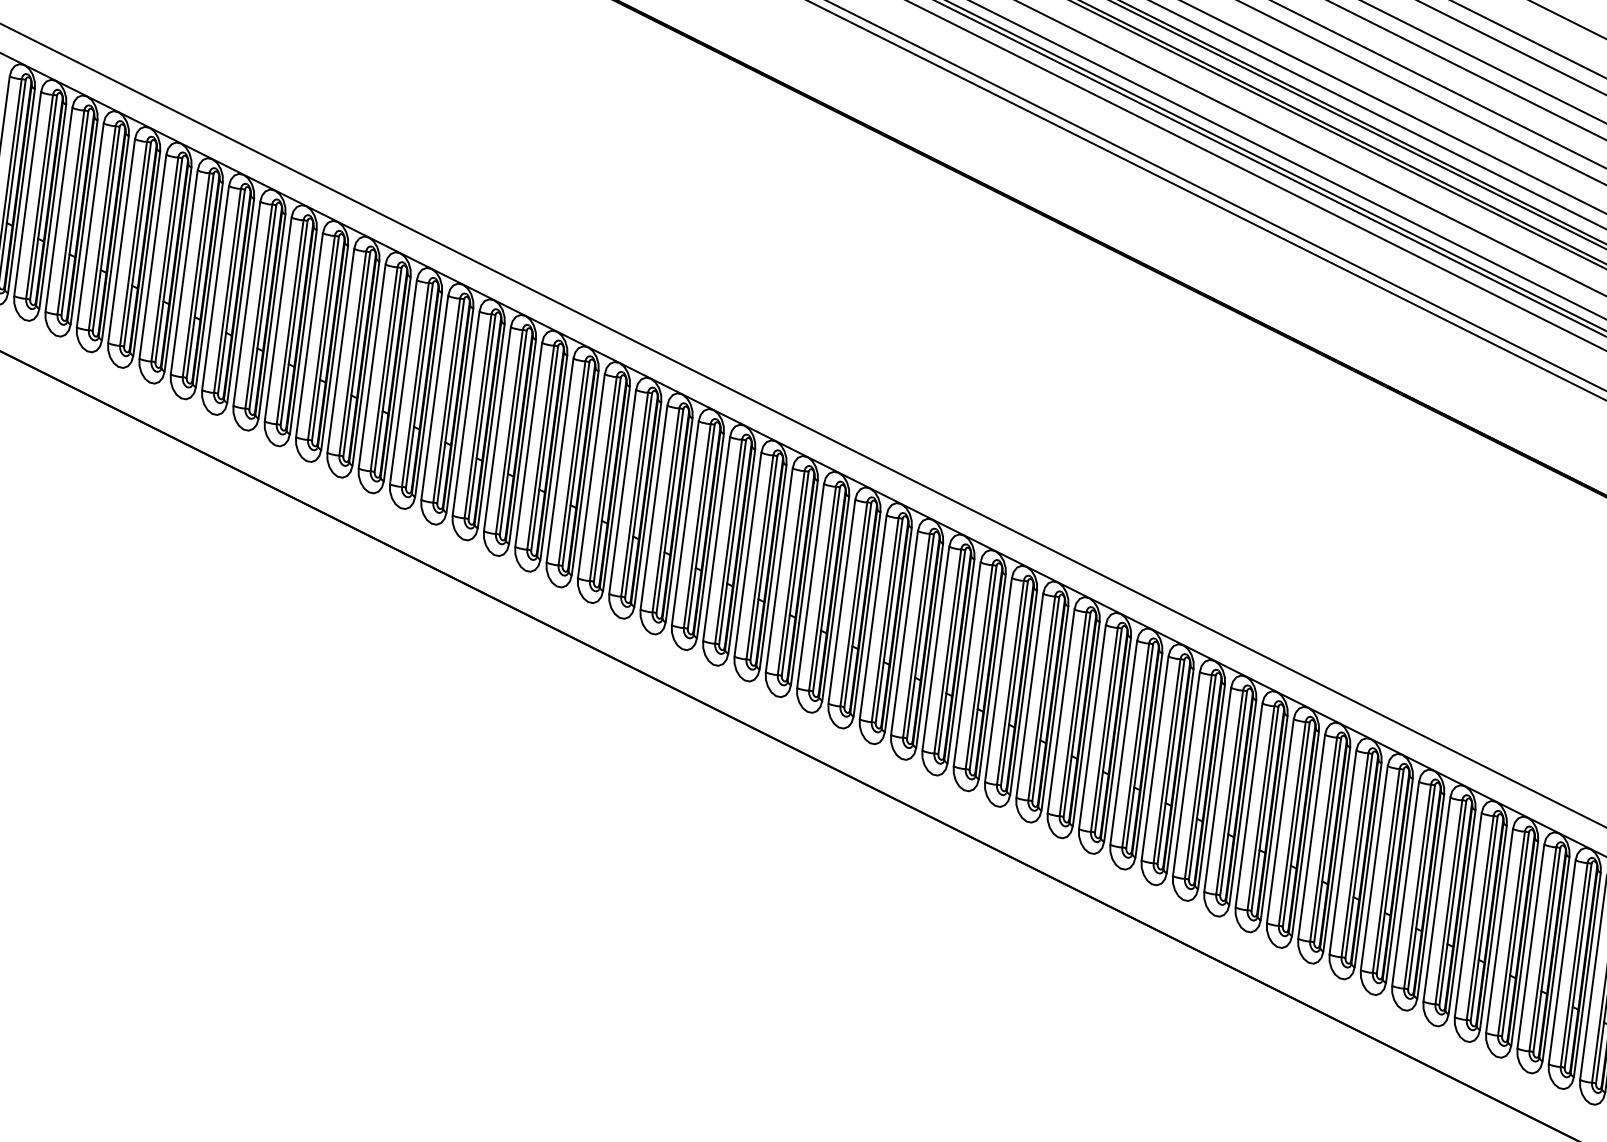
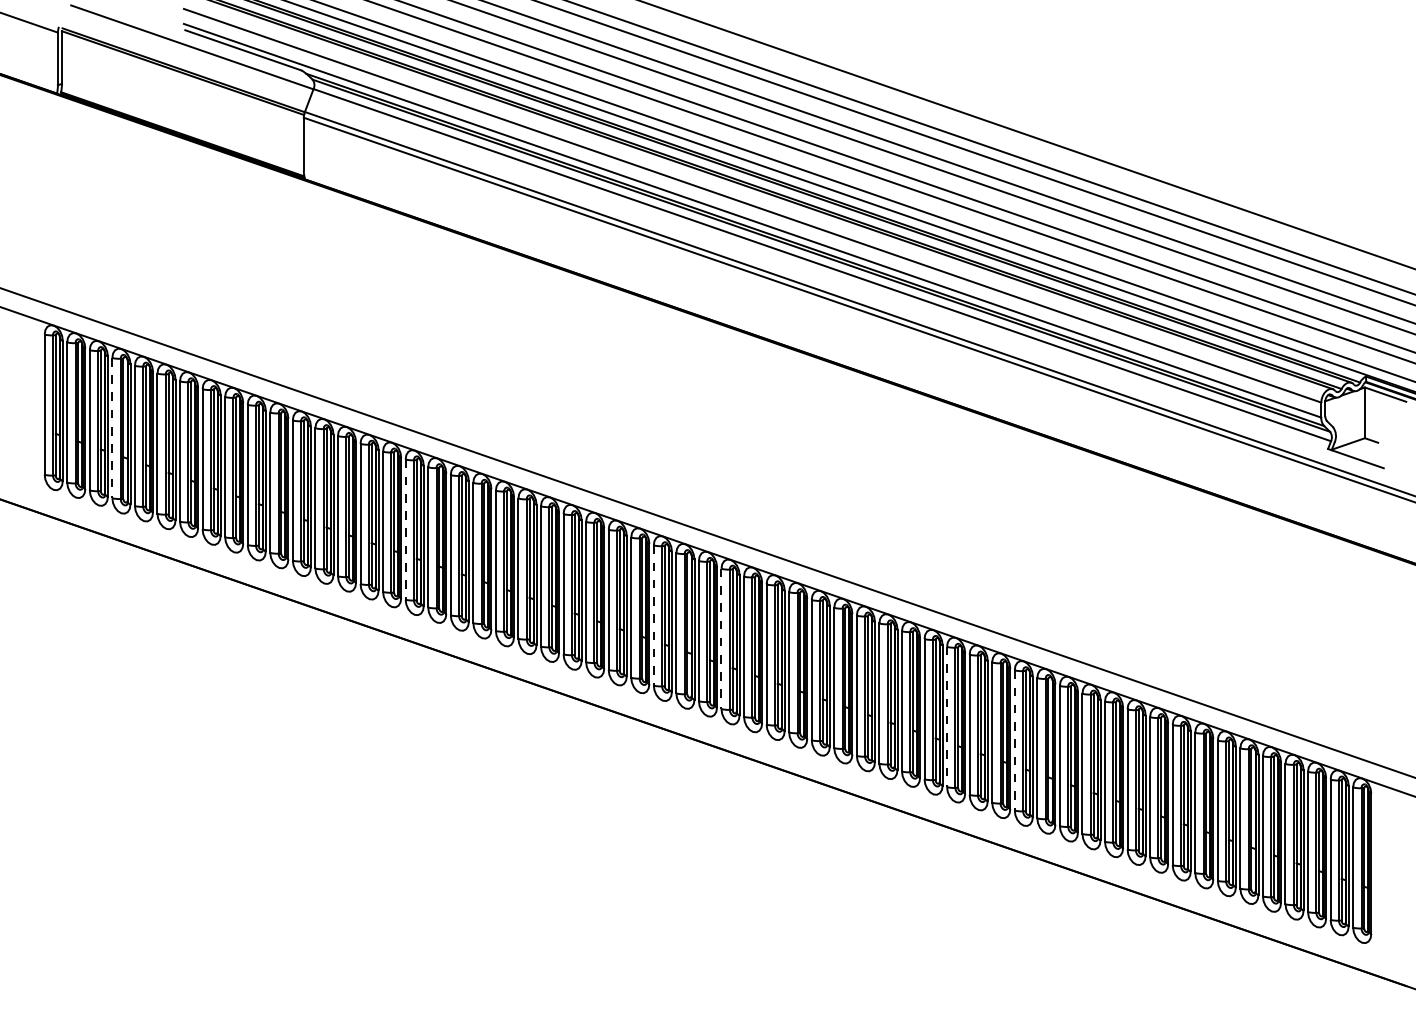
line: (90, 226) -> (112, 428), solid -> dashed
line: (497, 430) -> (405, 530), solid -> dashed
line: (841, 601) -> (653, 615), solid -> dashed
line: (935, 649) -> (721, 639), solid -> dashed
line: (1249, 806) -> (947, 717), solid -> dashed
line: (1342, 852) -> (1014, 740), solid -> dashed

